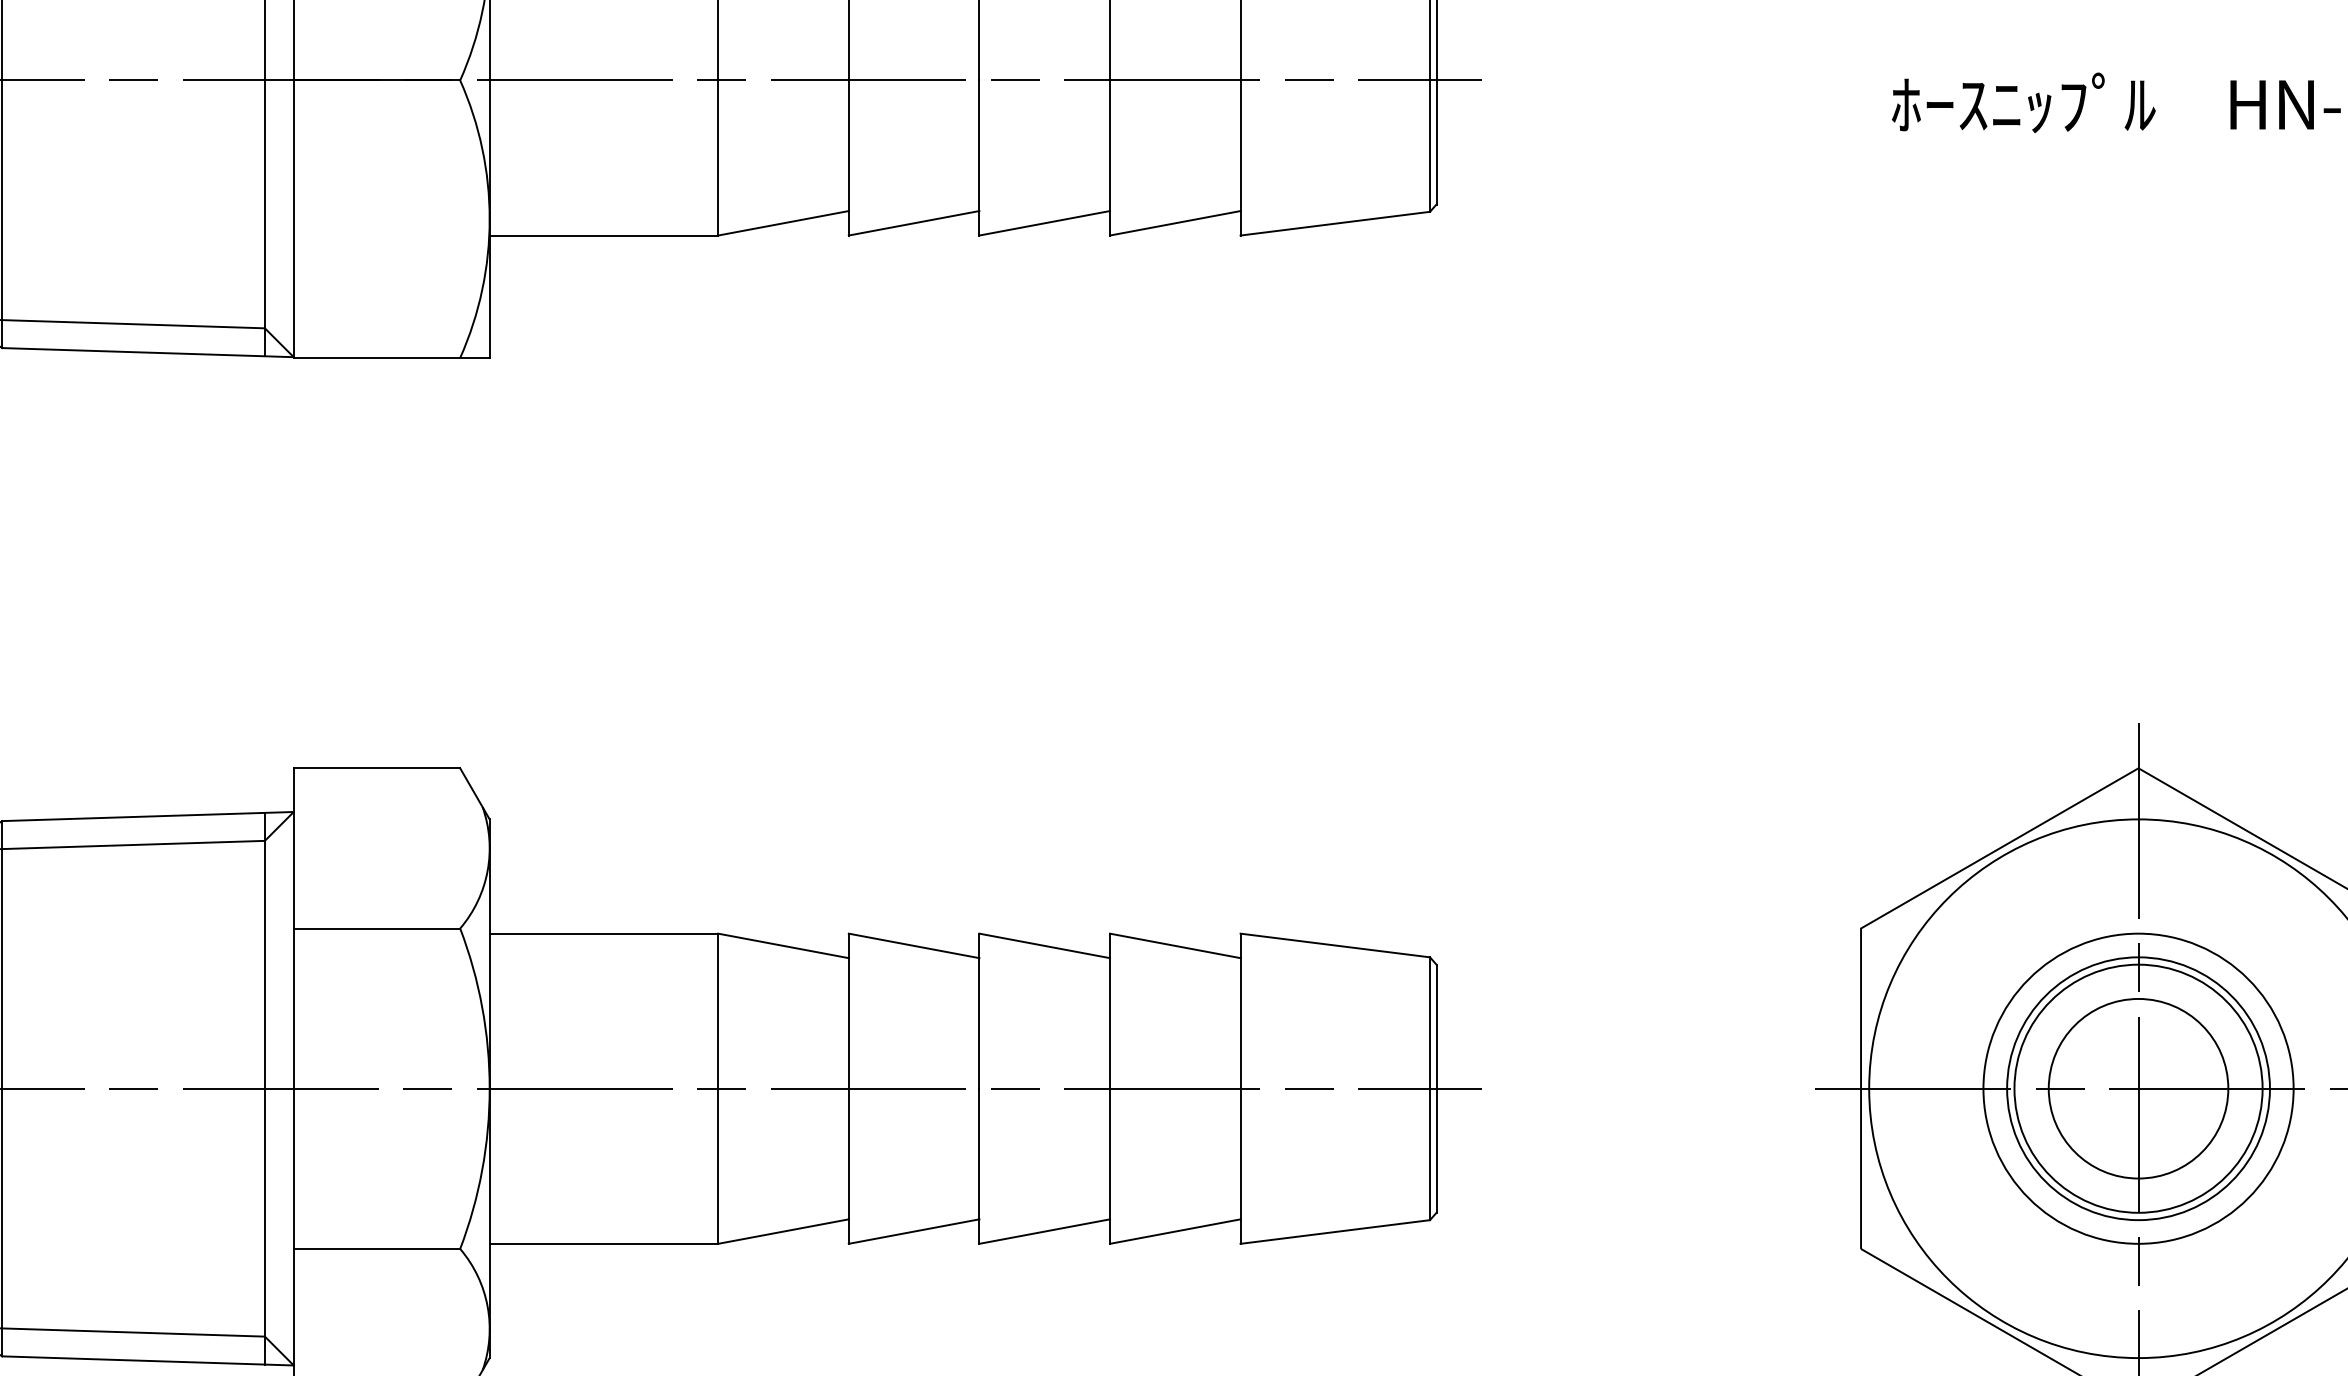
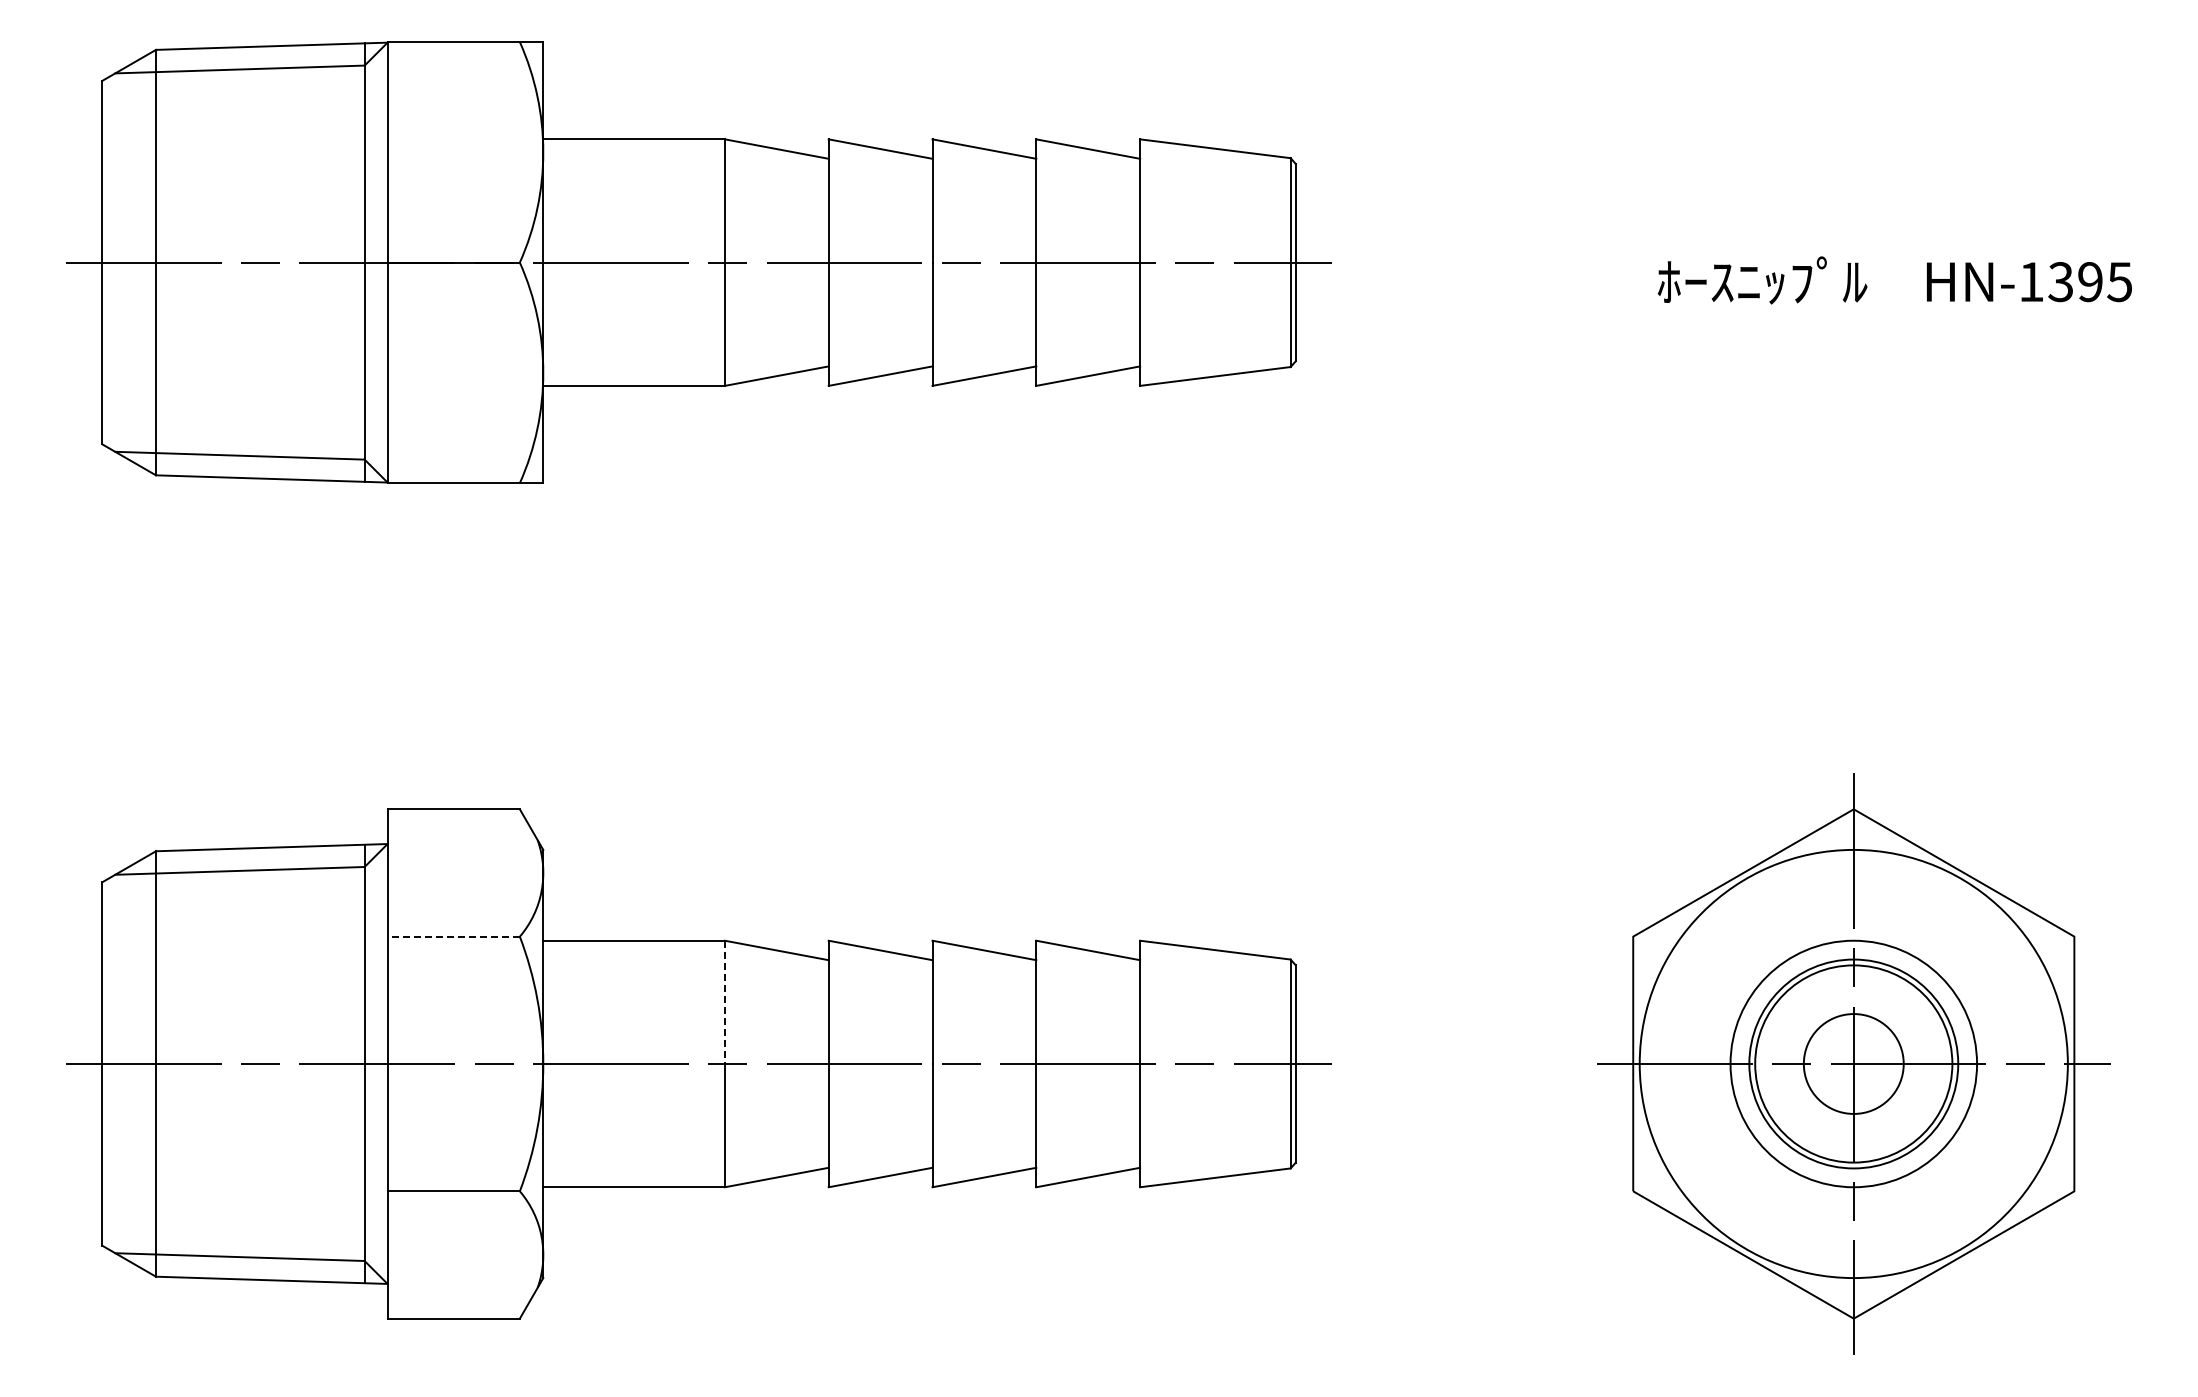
line: (376, 928) -> (453, 936), solid -> dashed
line: (717, 1011) -> (724, 1002), solid -> dashed
circle: (2138, 1088) -> (1853, 1063), size x0.7

